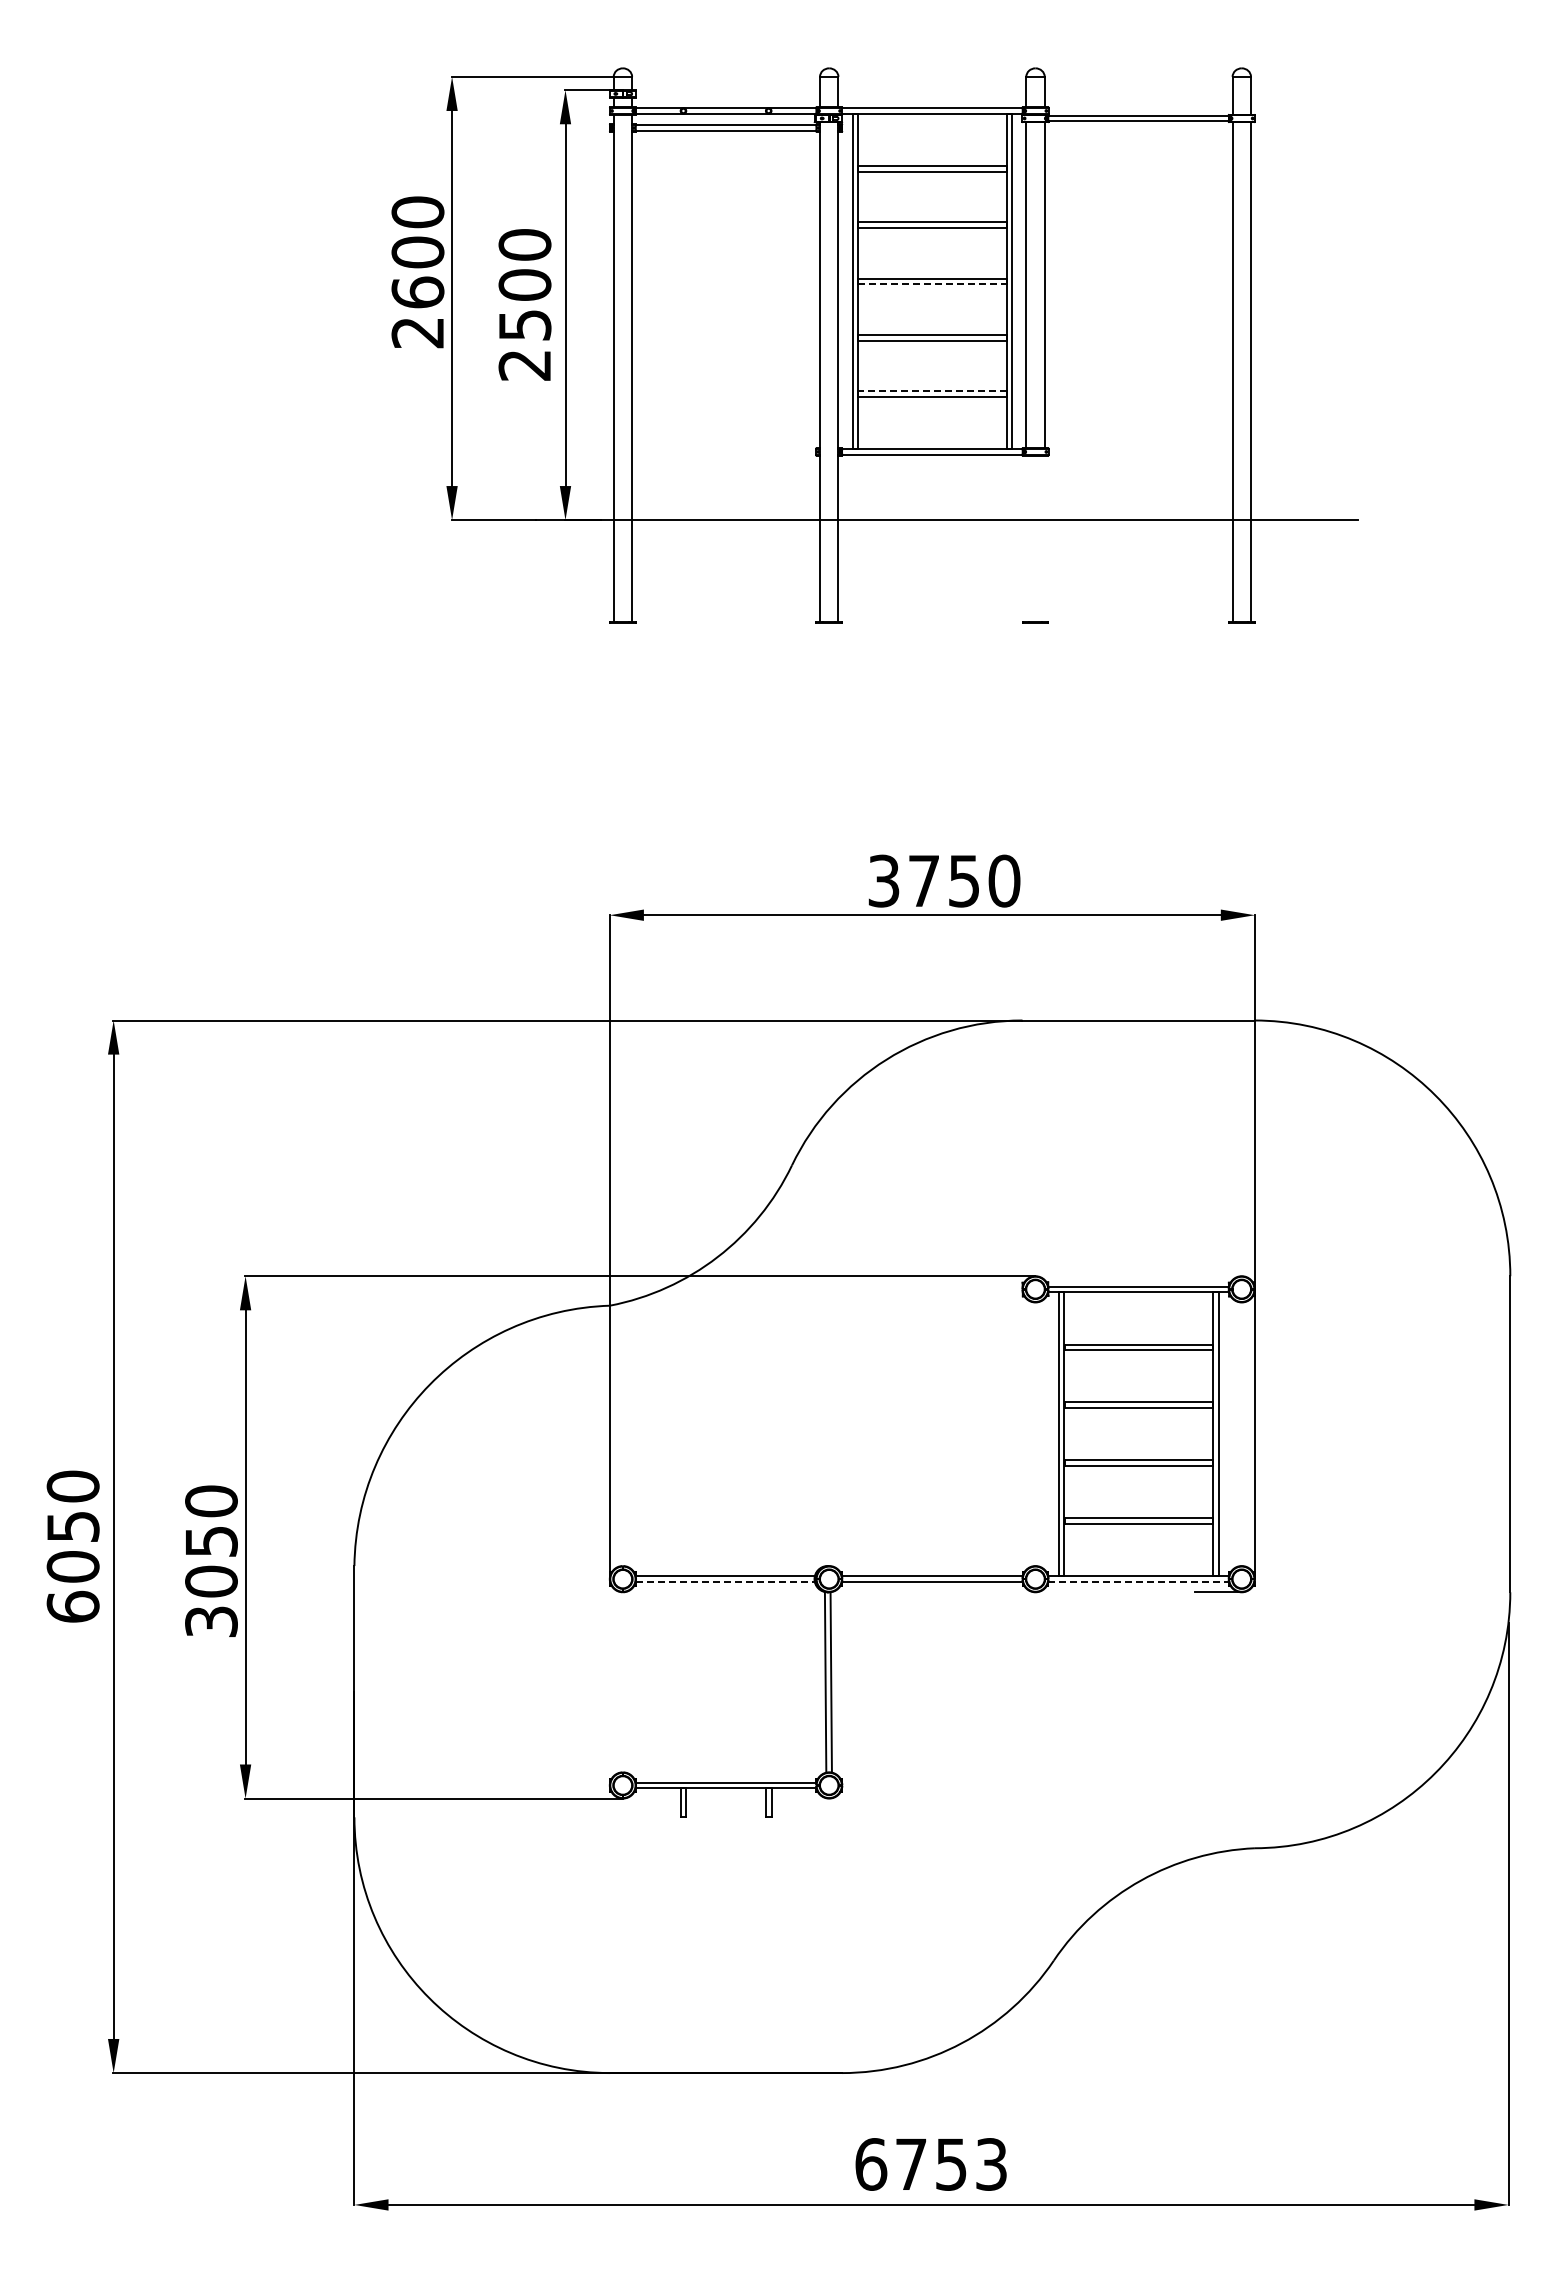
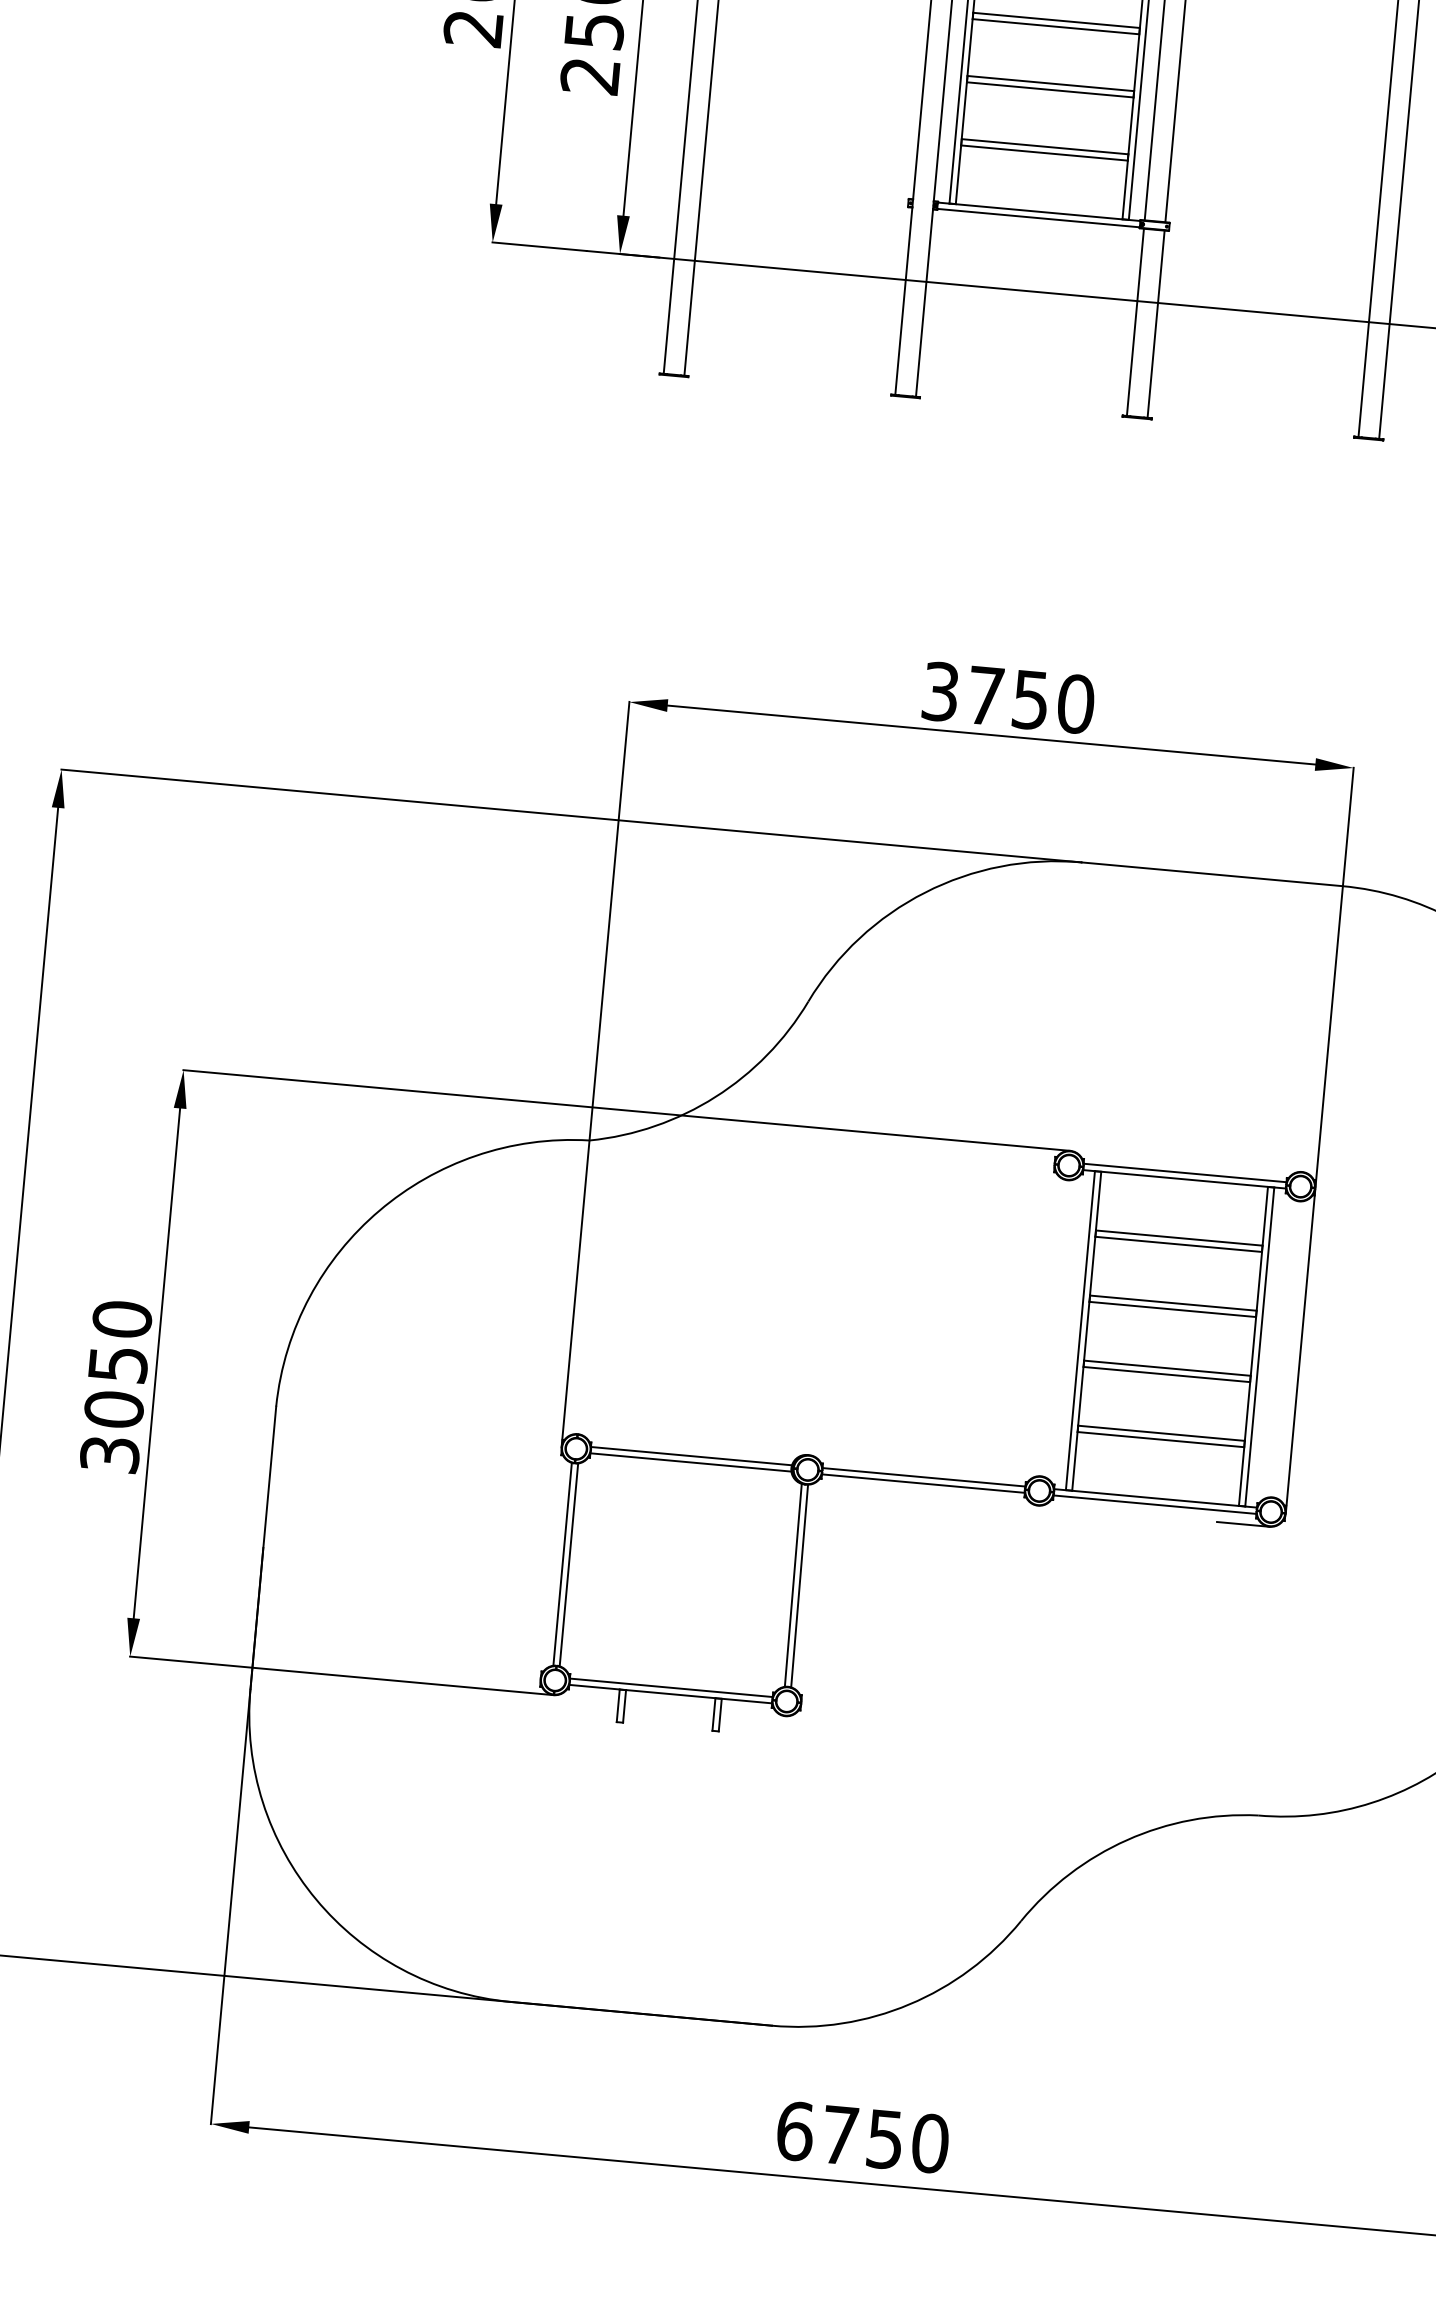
line: (932, 284) -> (1056, 26), dashed -> solid
line: (931, 391) -> (1044, 147), dashed -> solid
line: (1026, 538) -> (1135, 321), added
line: (1044, 538) -> (1155, 323), added
line: (725, 1581) -> (691, 1461), dashed -> solid
line: (1139, 1581) -> (1155, 1504), dashed -> solid
line: (620, 1682) -> (563, 1564), added
line: (625, 1682) -> (568, 1565), added
text: (991, 2164) -> (930, 2143), 6753 -> 6750

